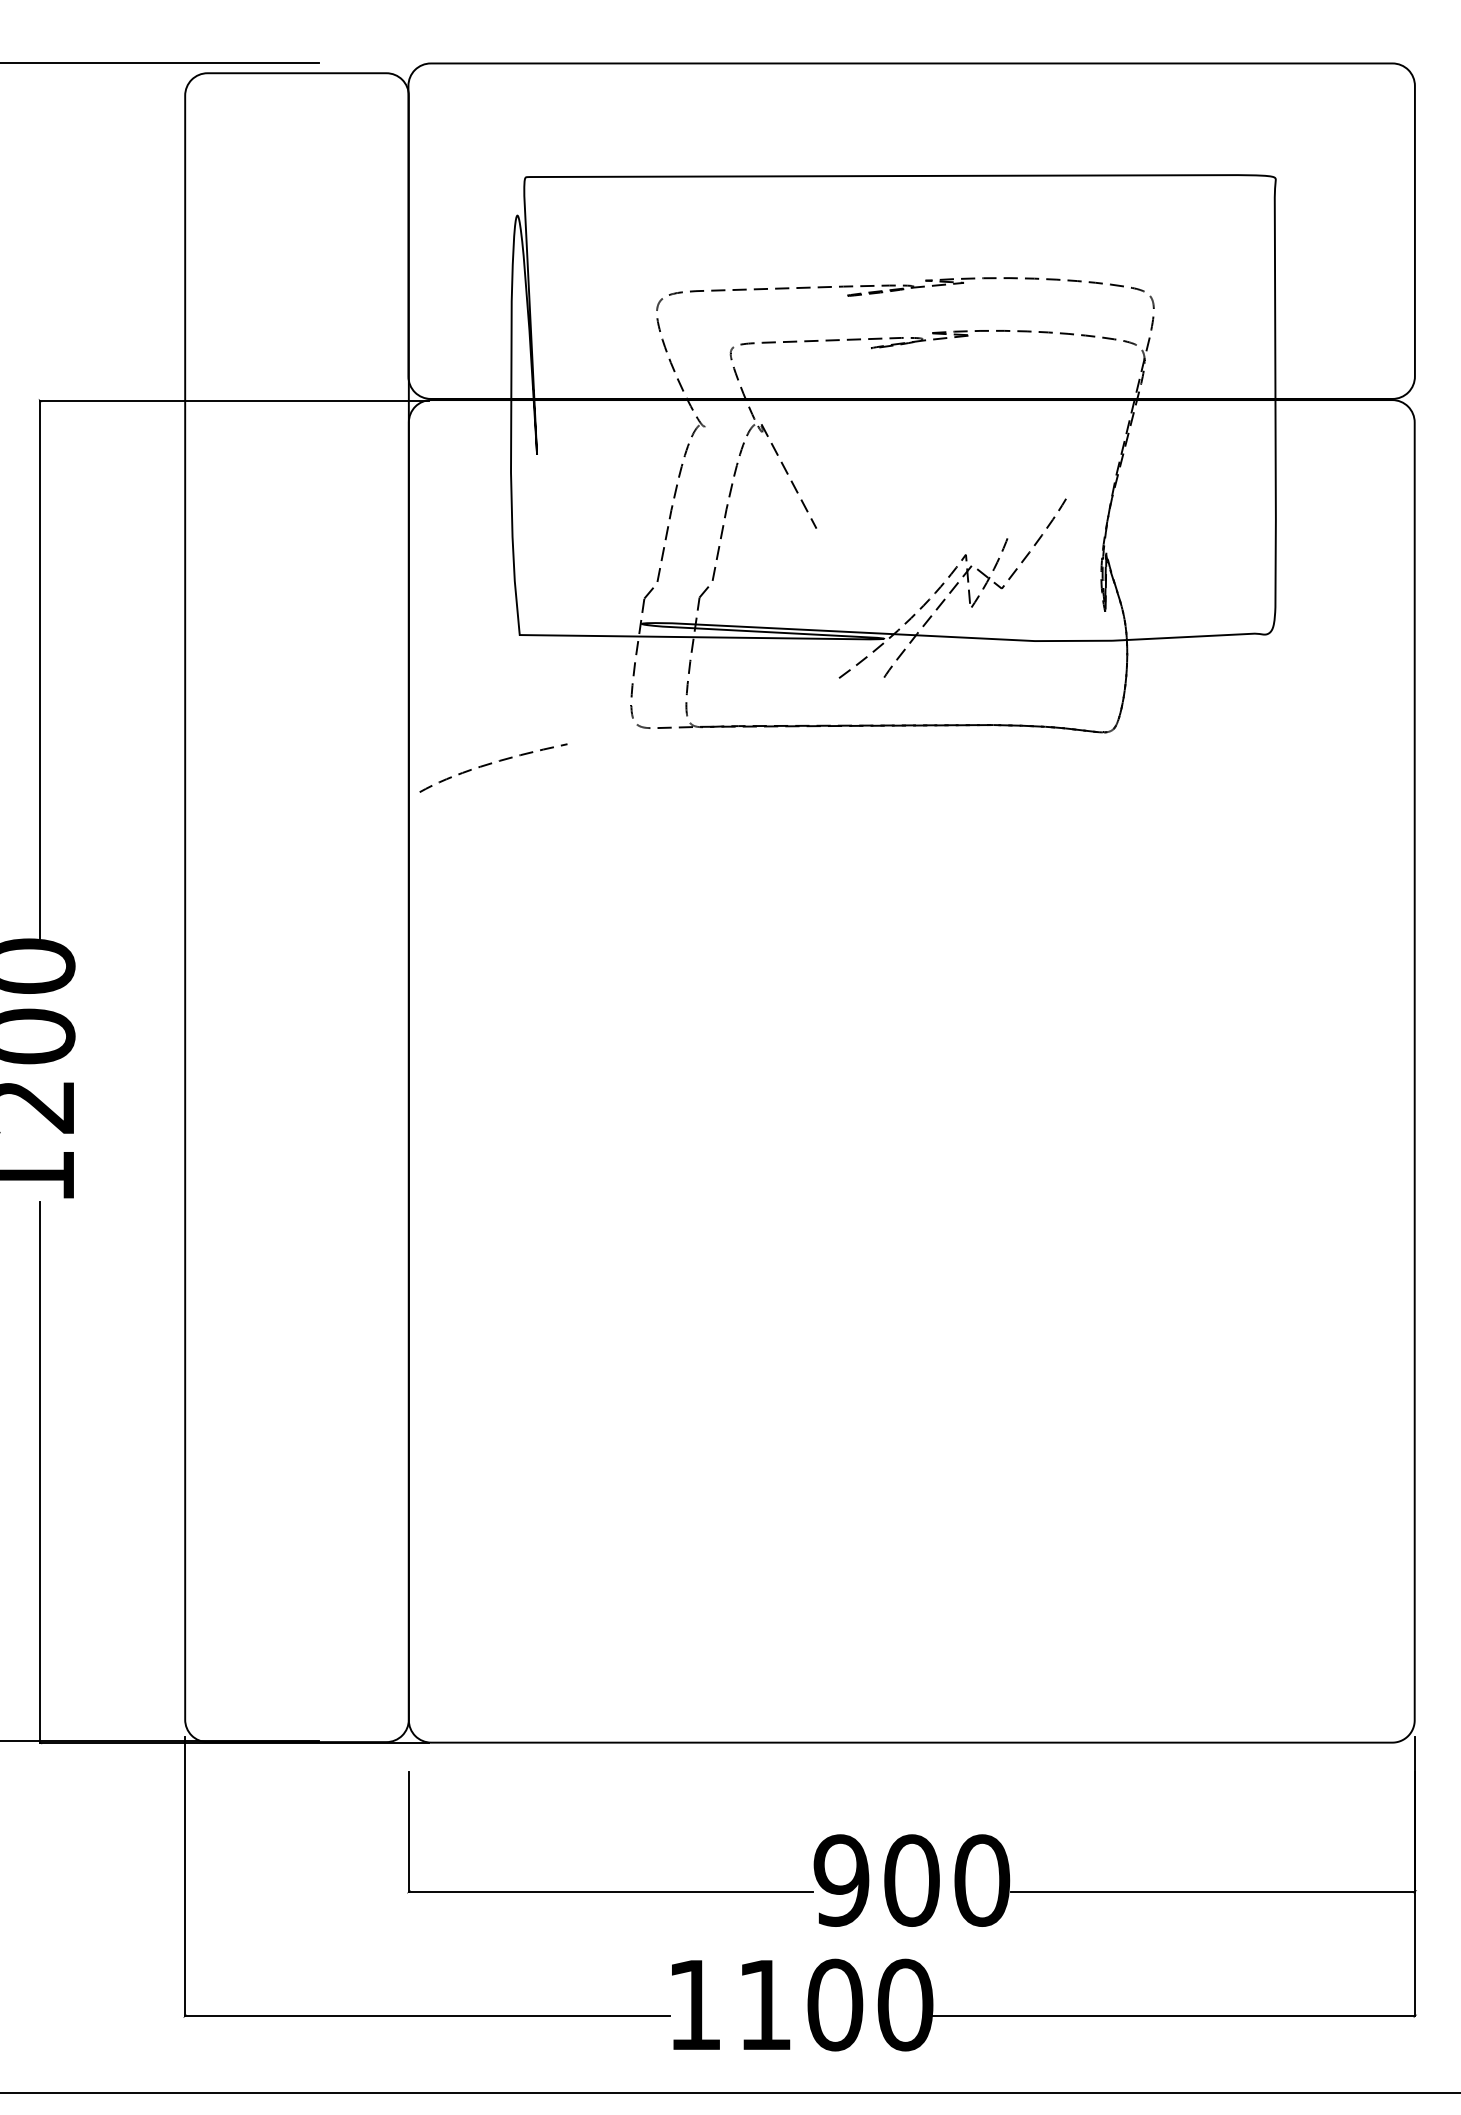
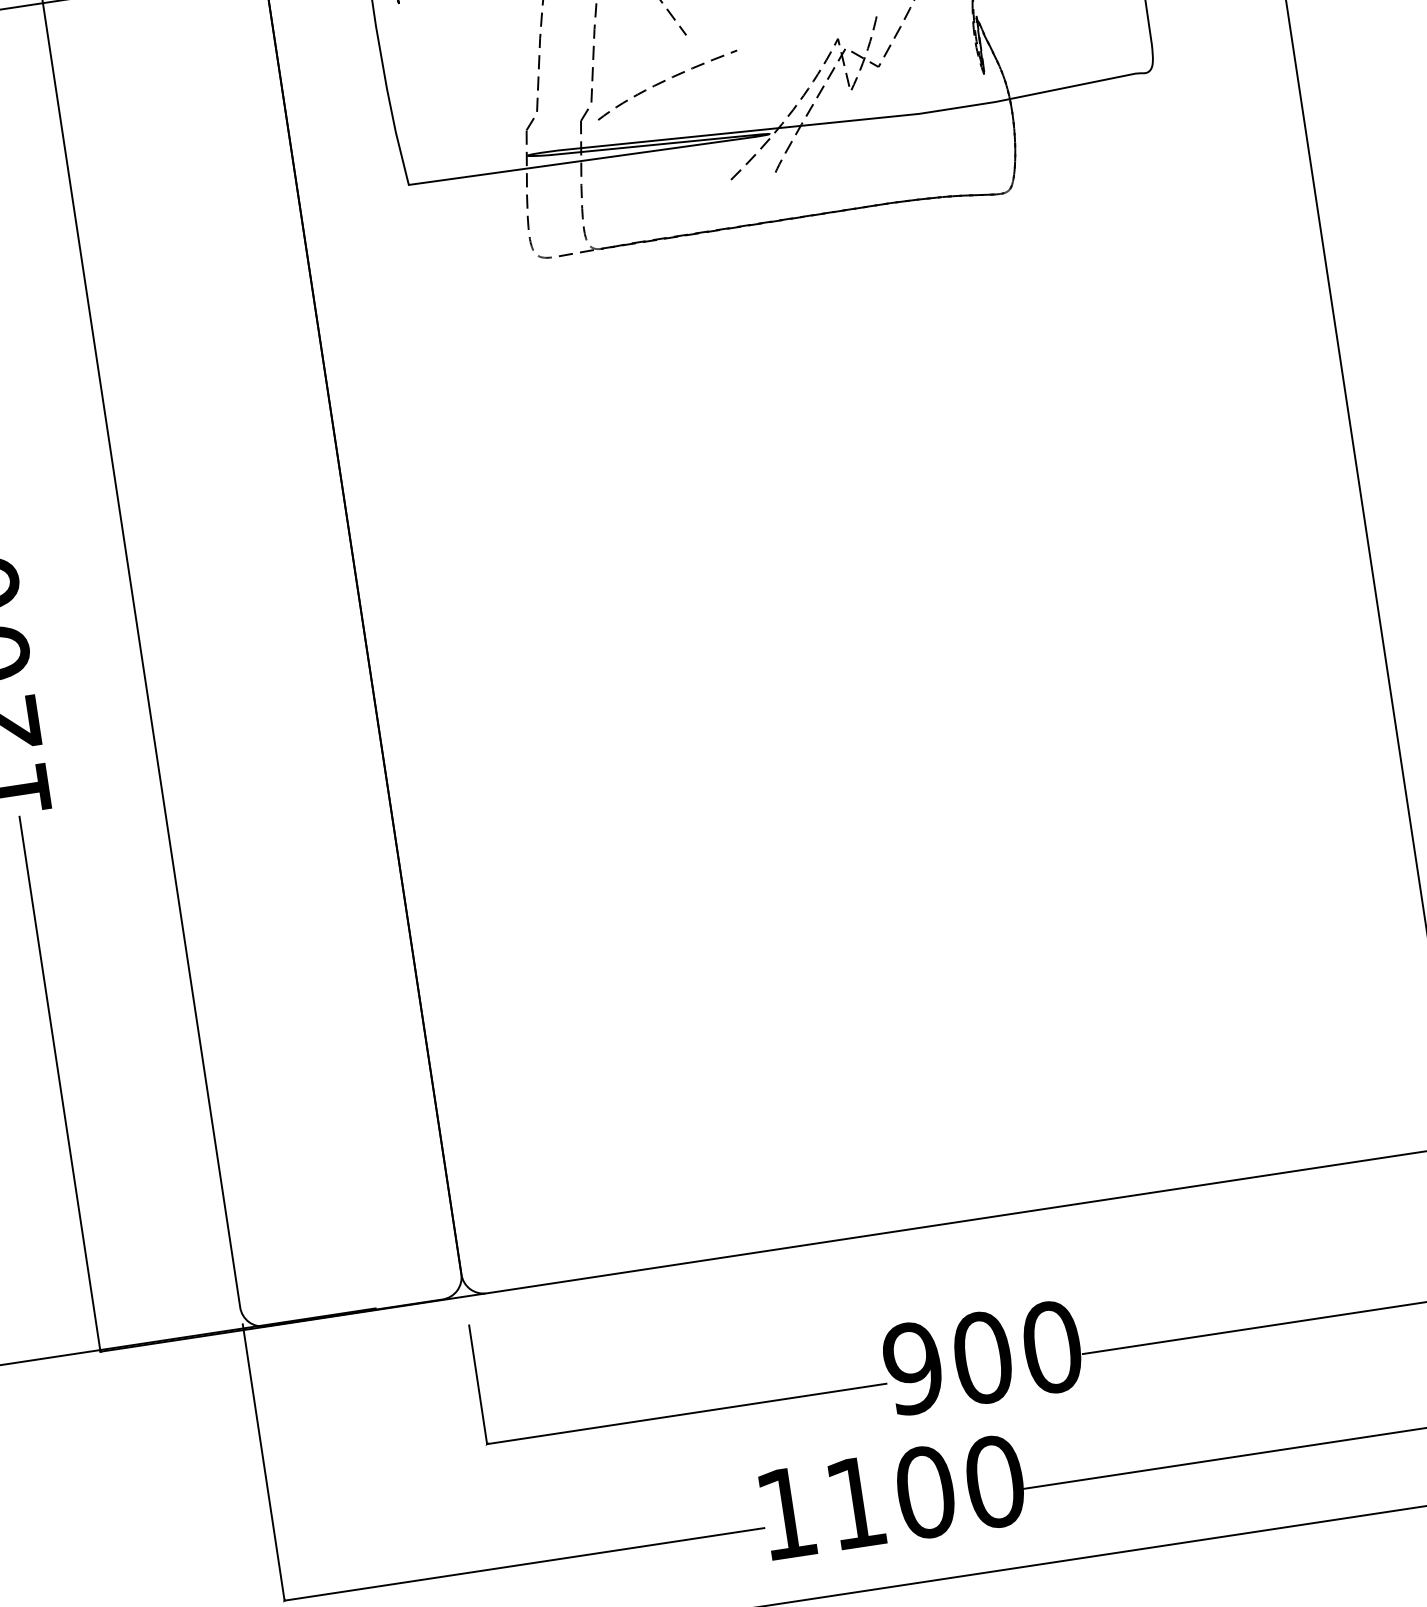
curve: (491, 764) -> (665, 81), moved

